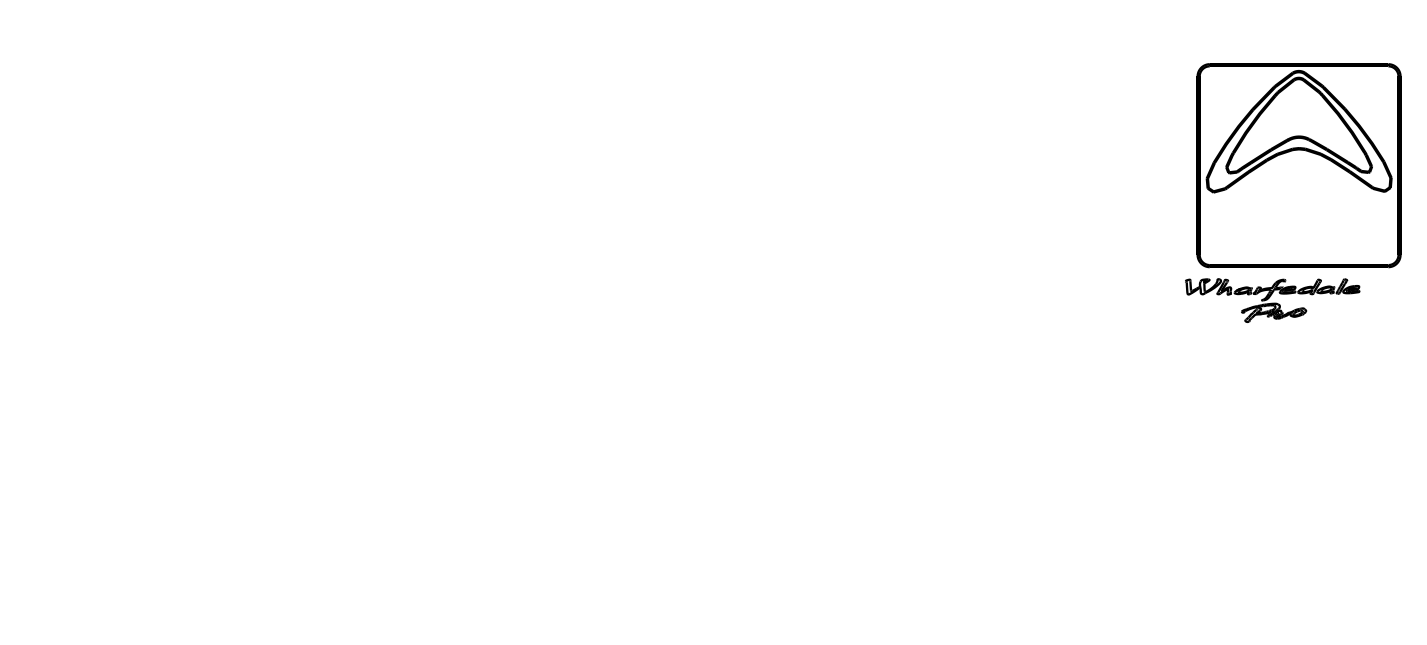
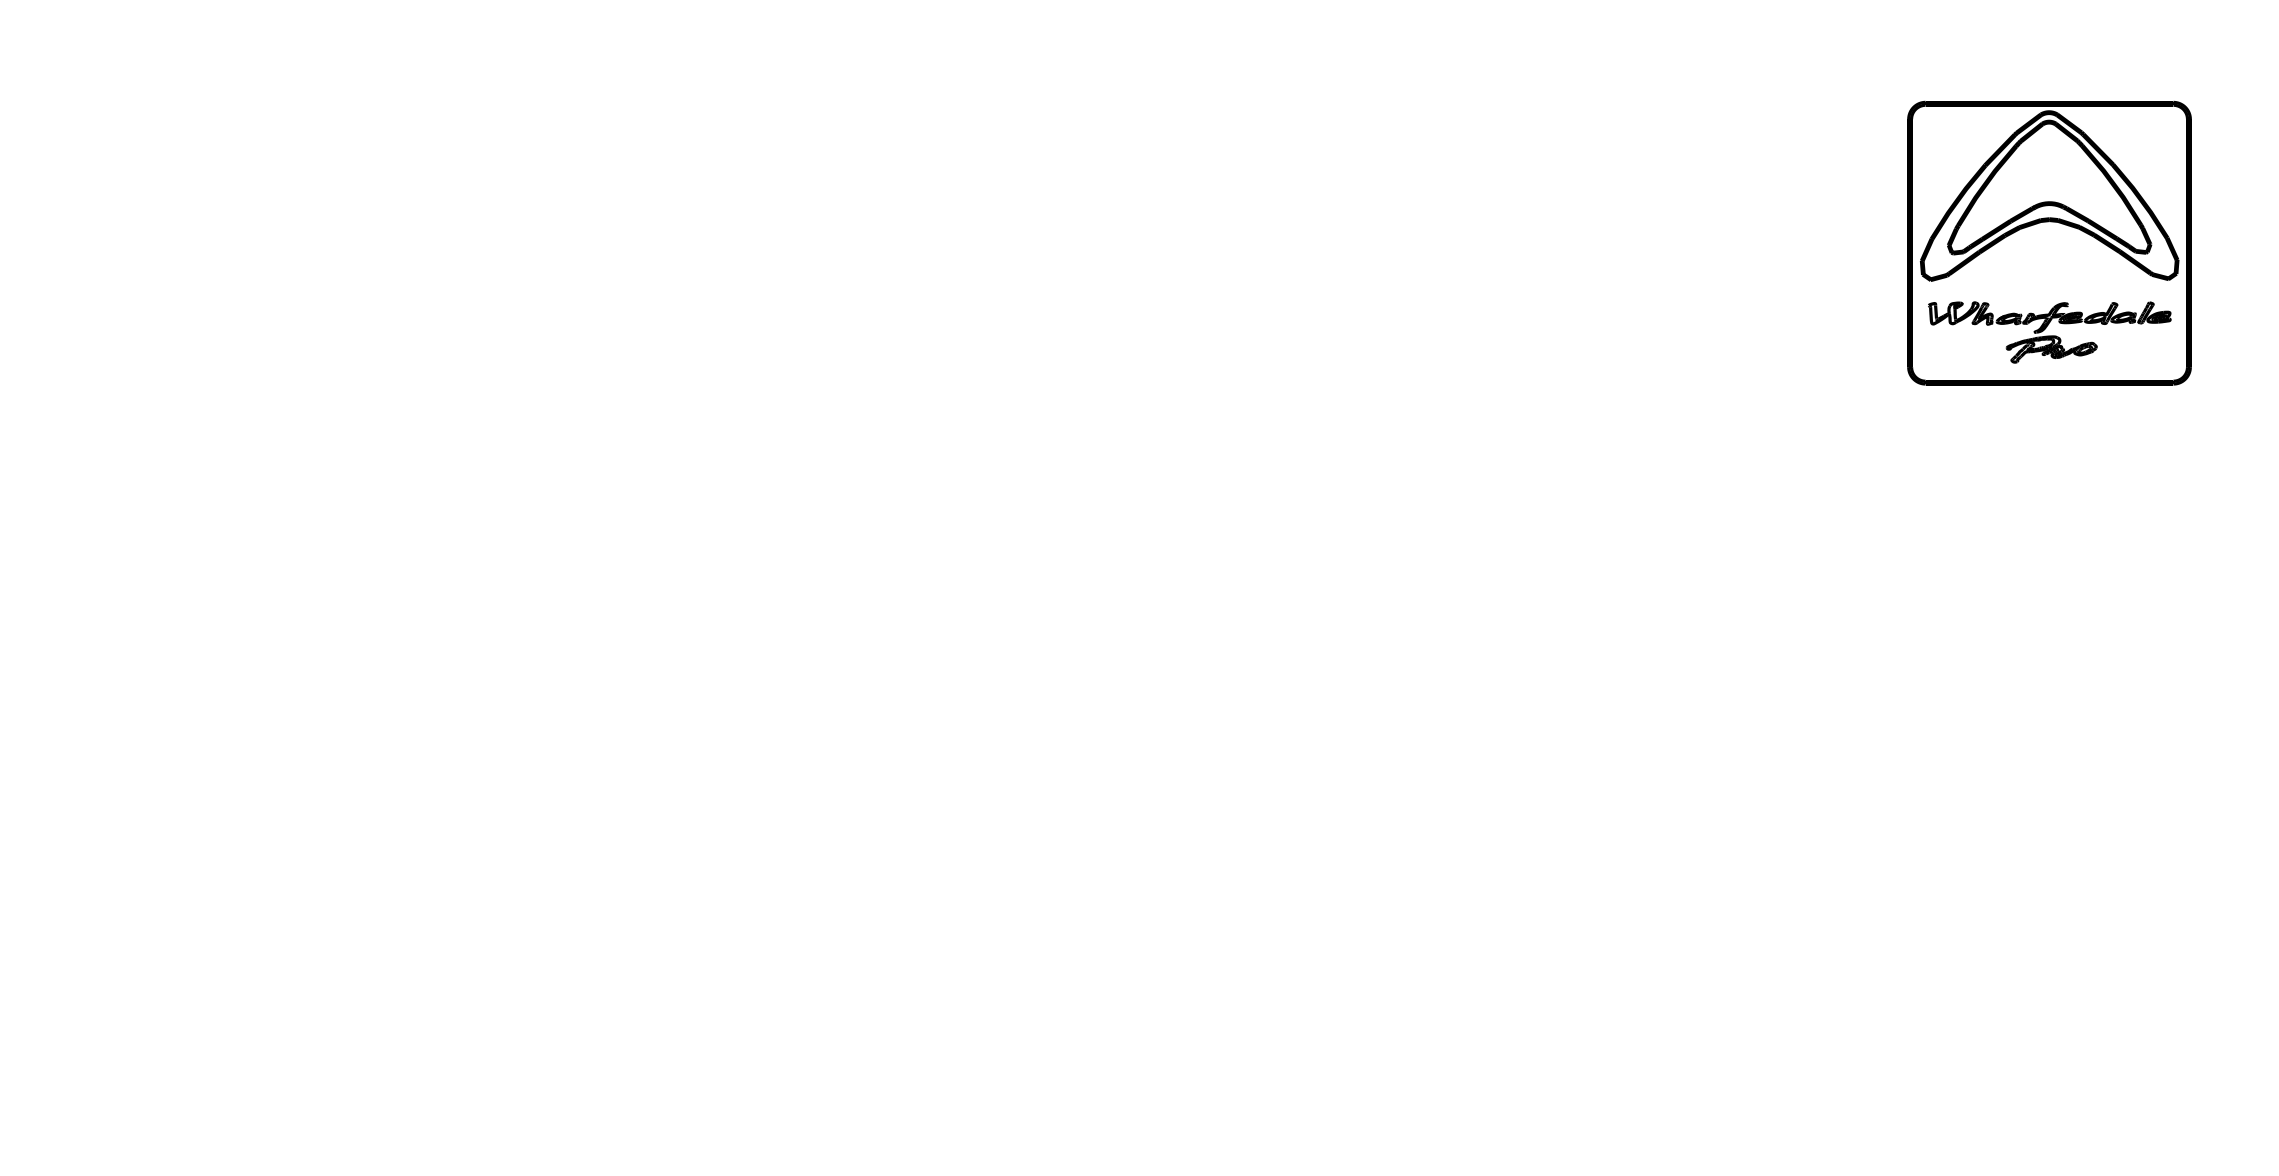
part: (1272, 300) -> (2049, 332), moved

